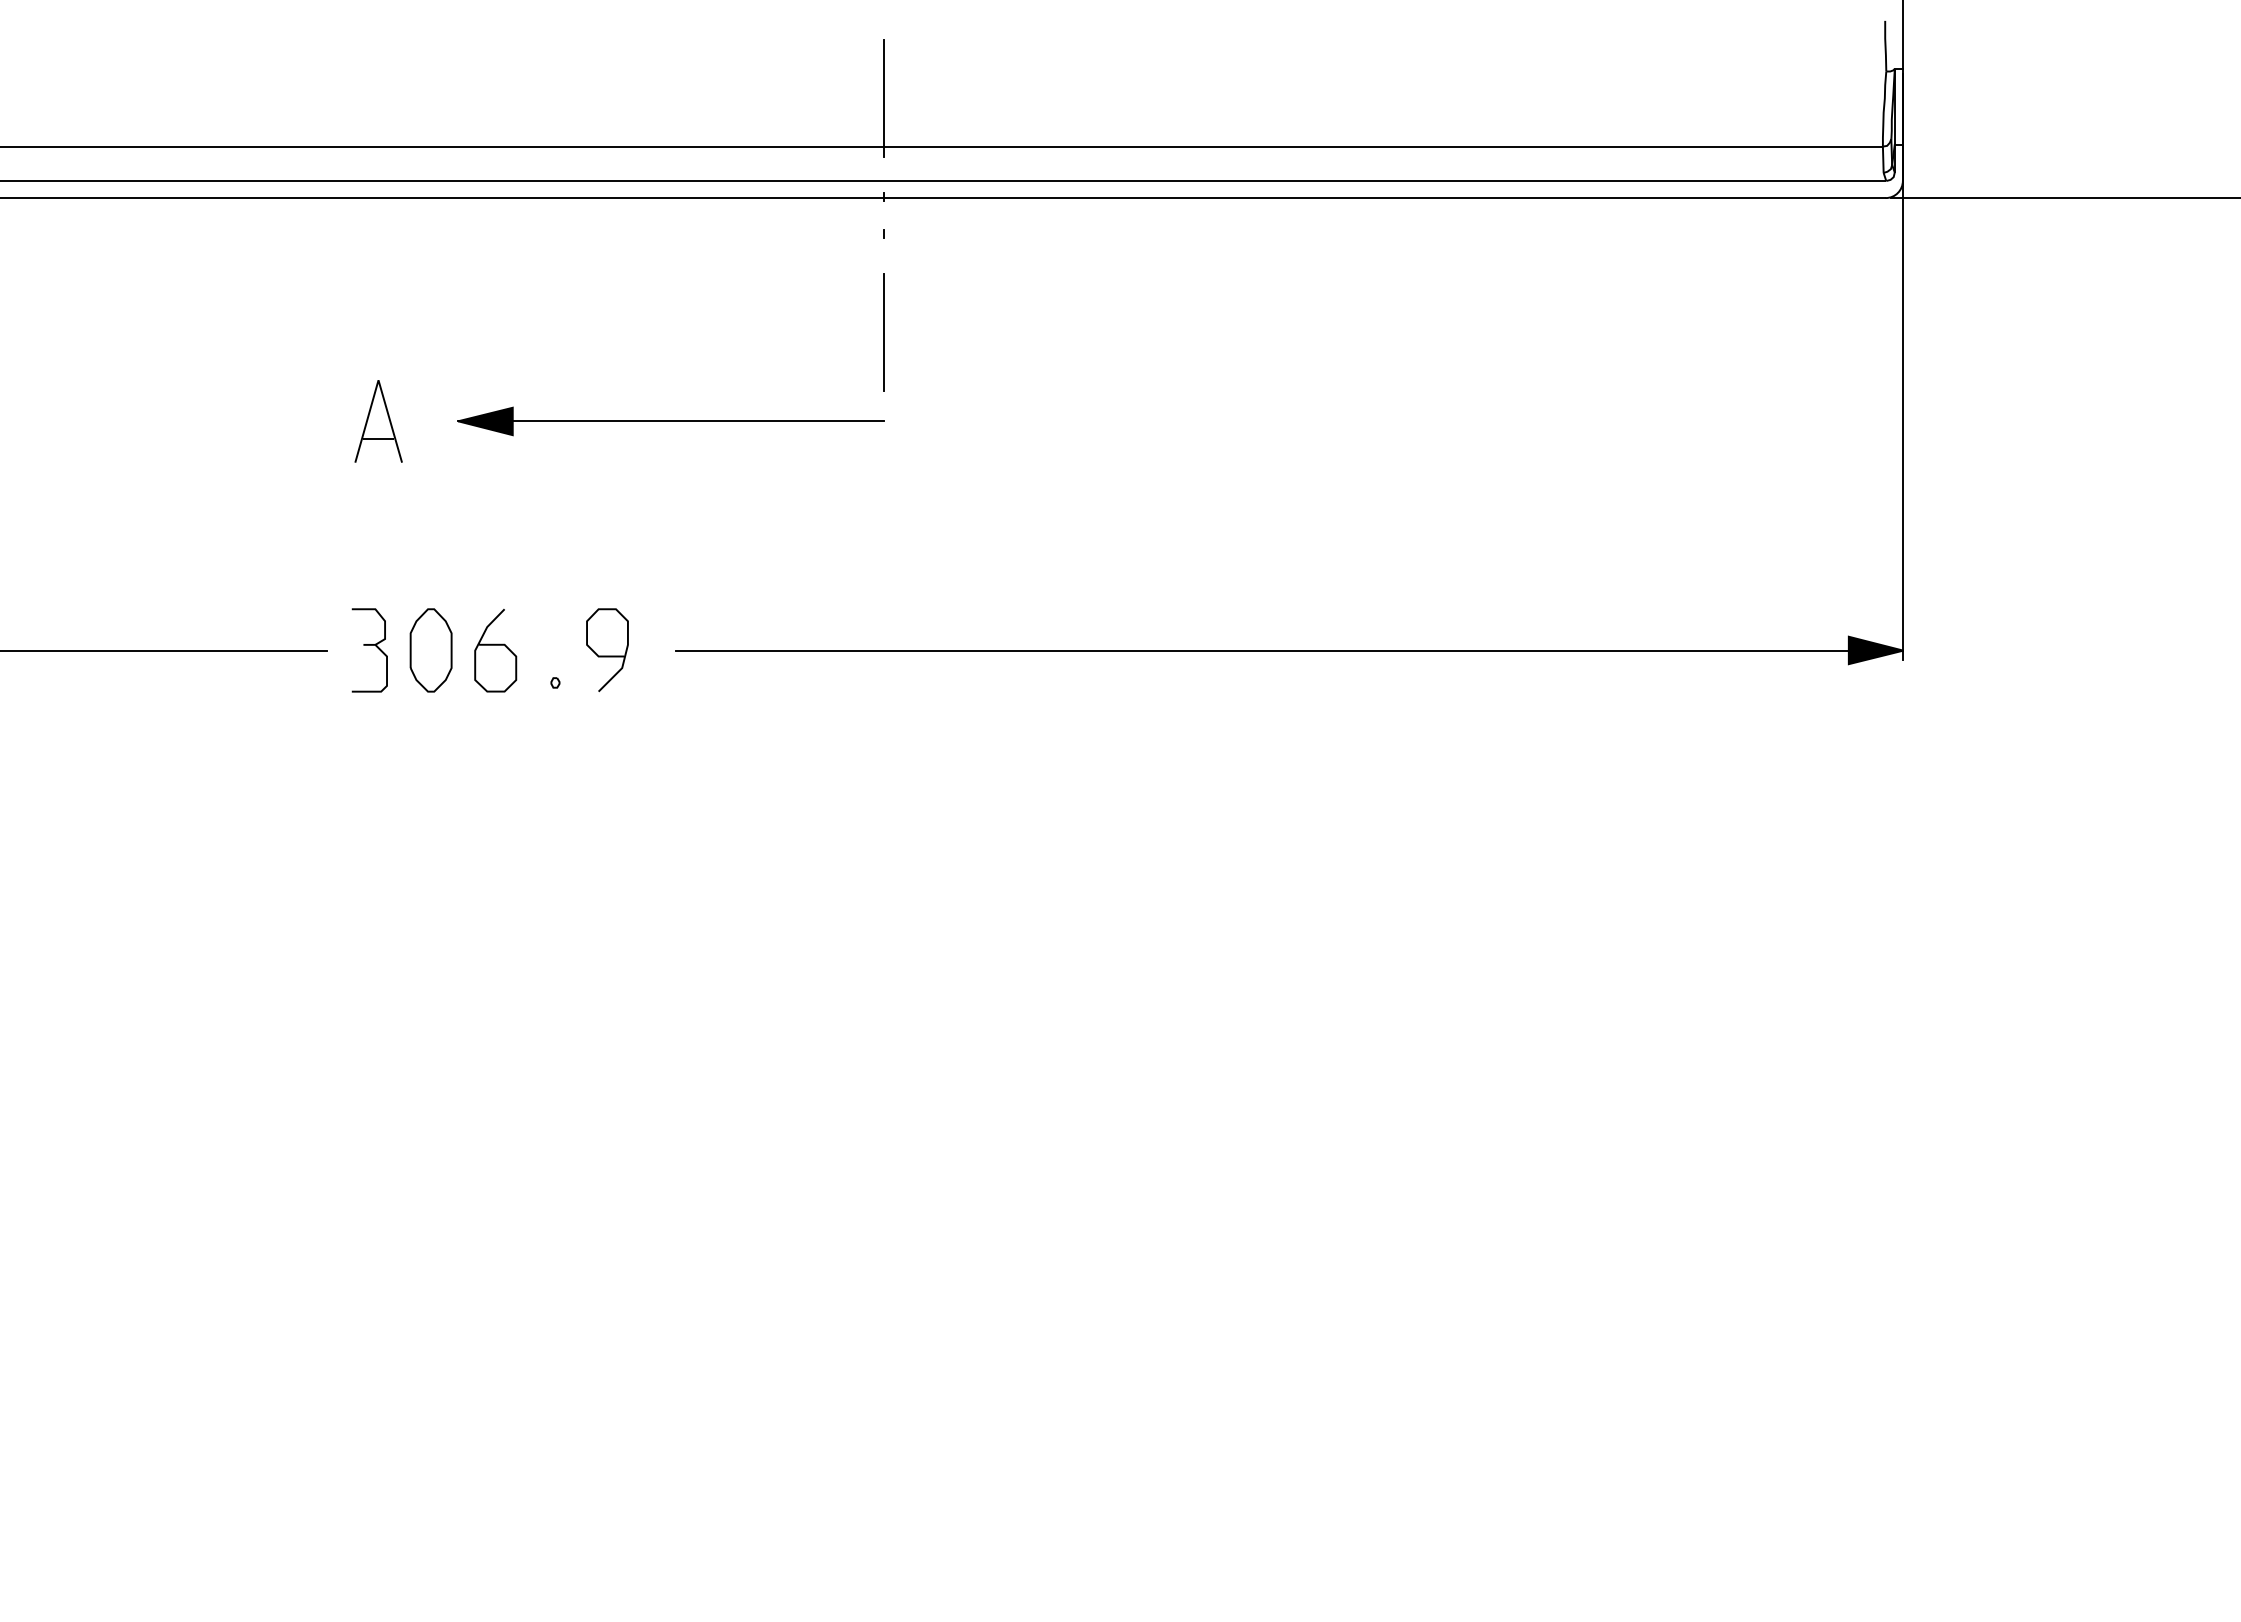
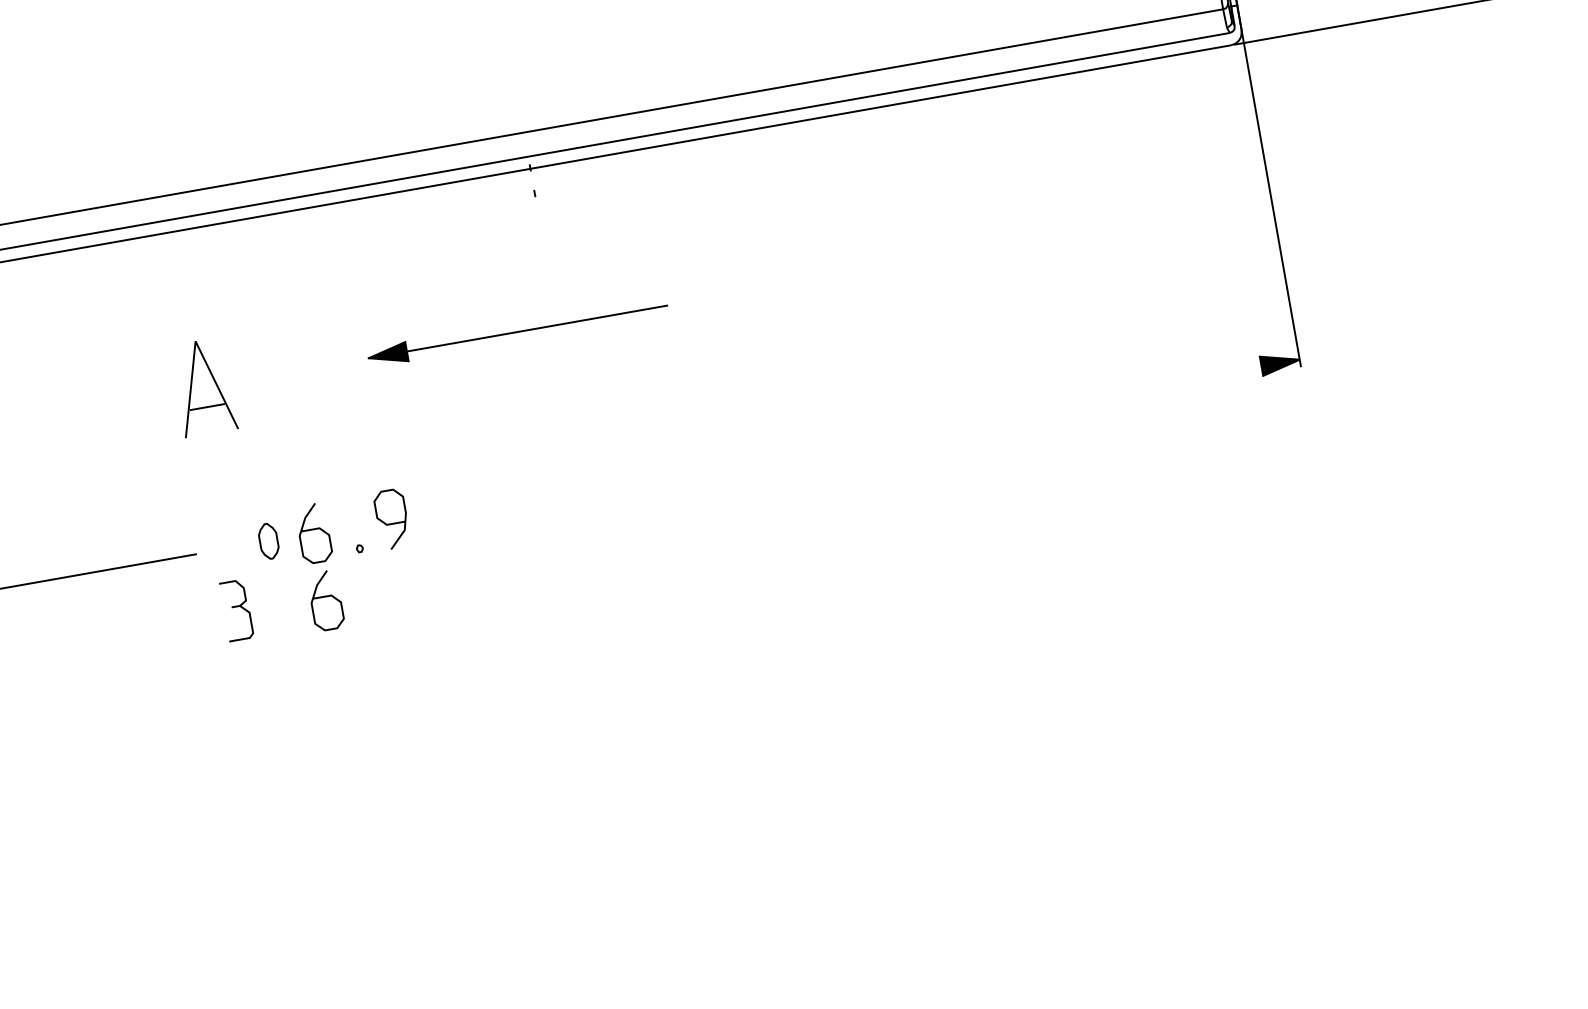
line: (884, 98) -> (518, 98), removed
line: (883, 332) -> (546, 262), removed
part: (378, 421) -> (203, 387), size x1.6
part: (670, 421) -> (517, 332), moved
part: (369, 650) -> (236, 610), moved
part: (430, 650) -> (268, 541), size x0.6
line: (1289, 650) -> (869, 435), removed
curve: (495, 741) -> (325, 597), added

